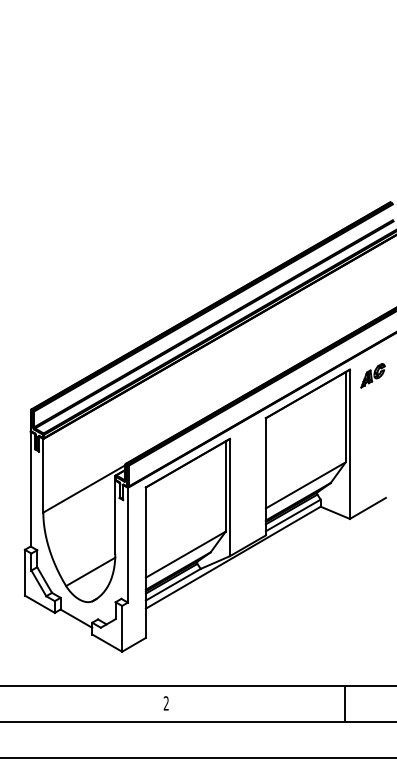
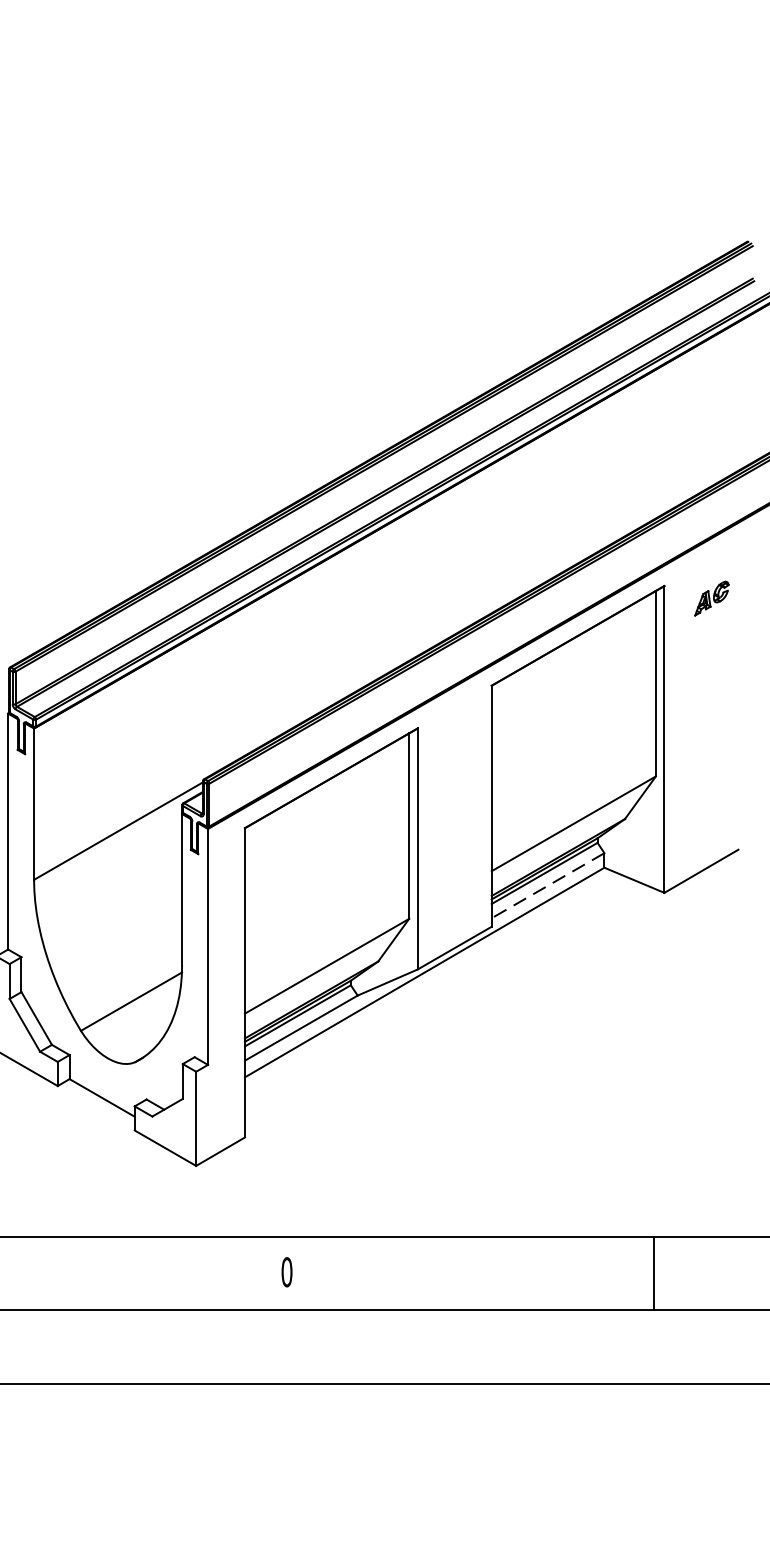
part: (372, 375) -> (710, 597), size x0.7
line: (293, 515) -> (548, 885), solid -> dashed
text: (165, 703) -> (285, 1272), 2 -> 0

